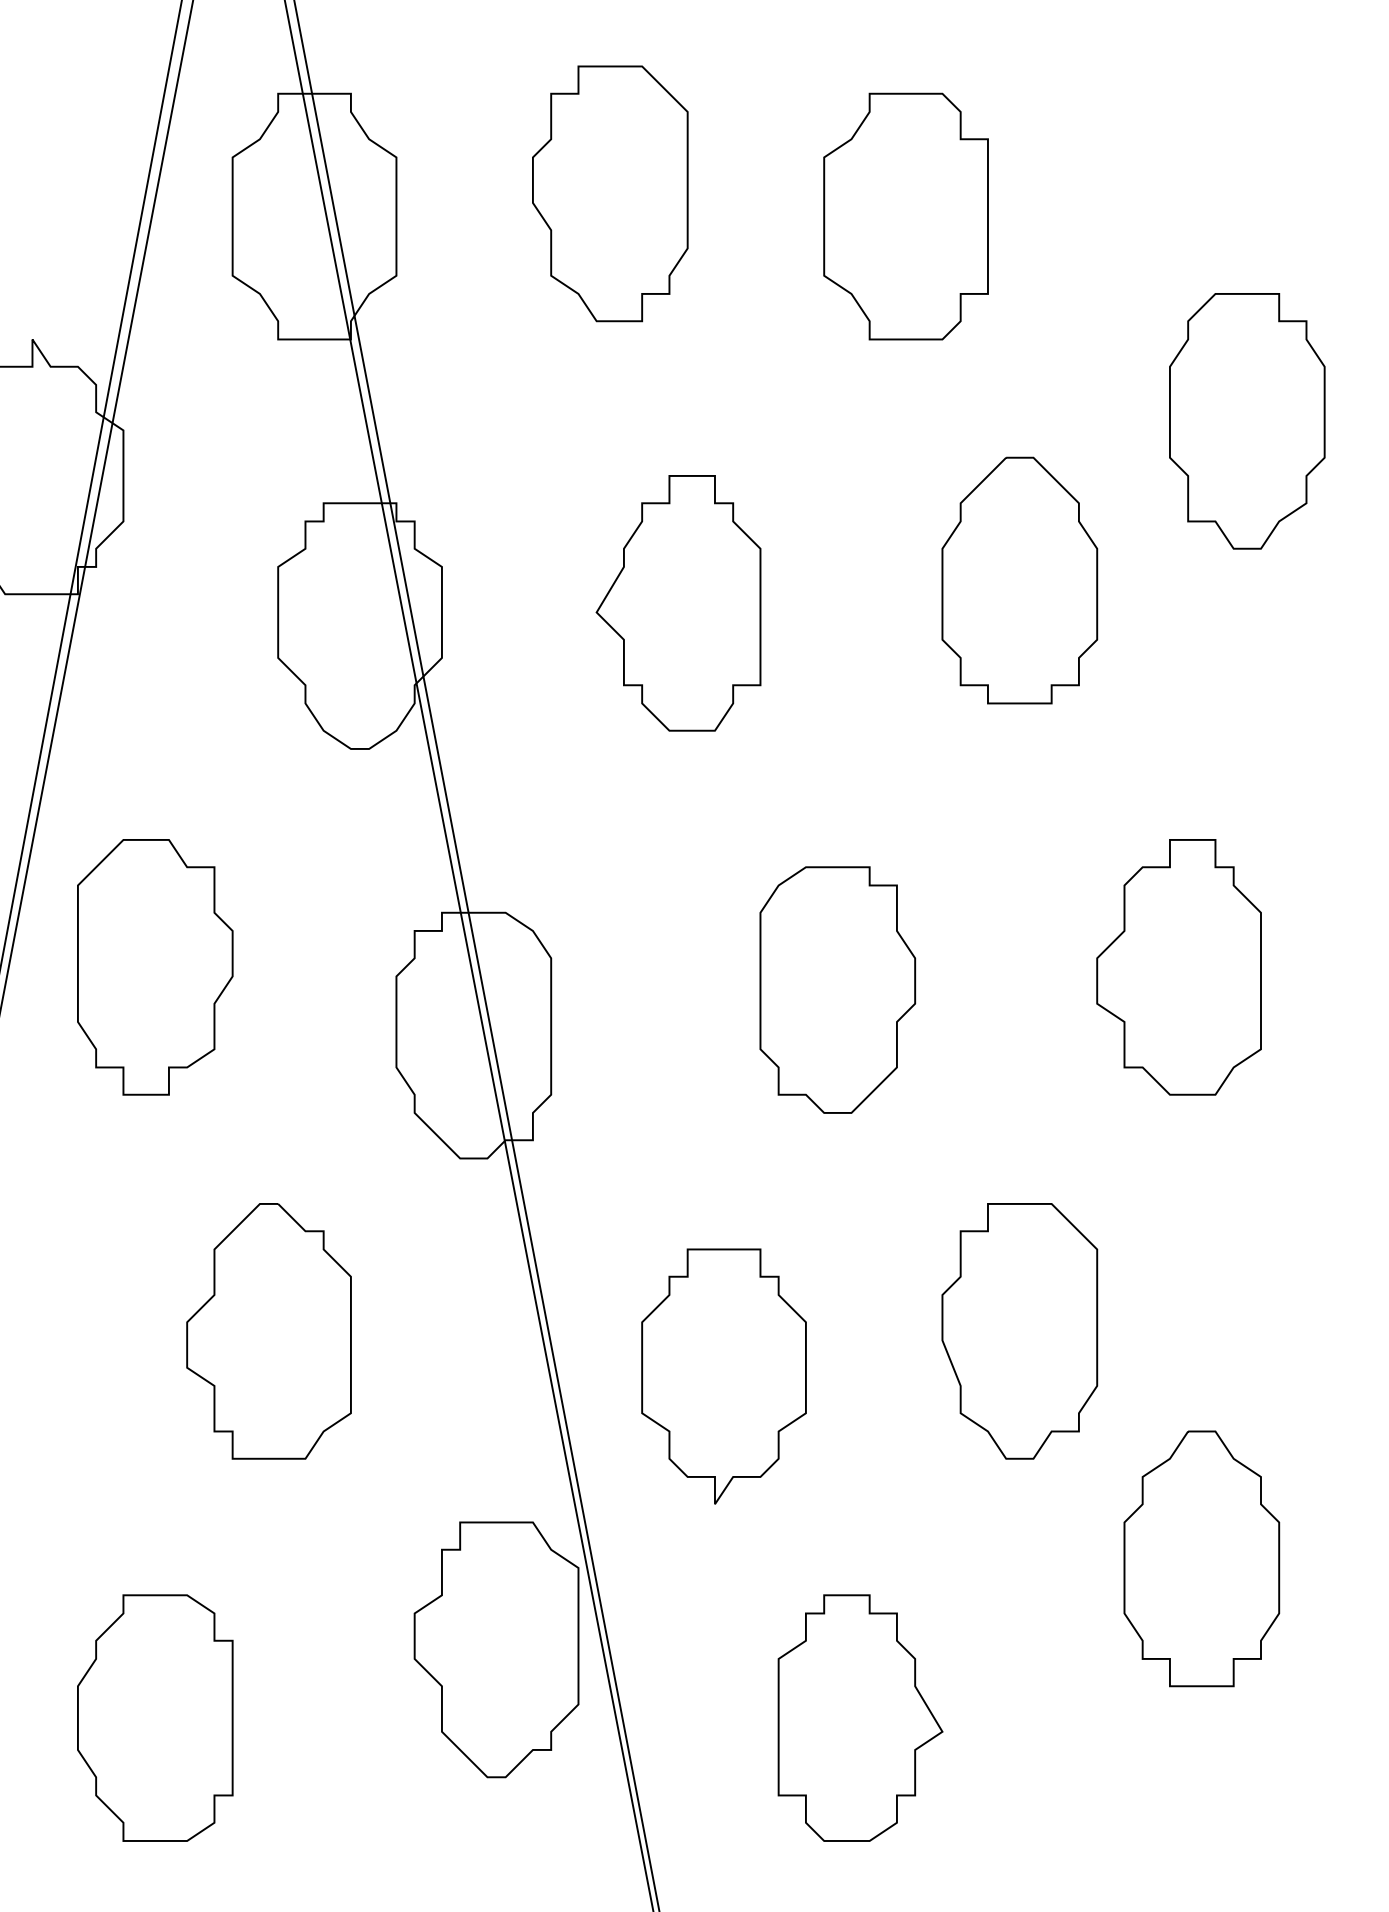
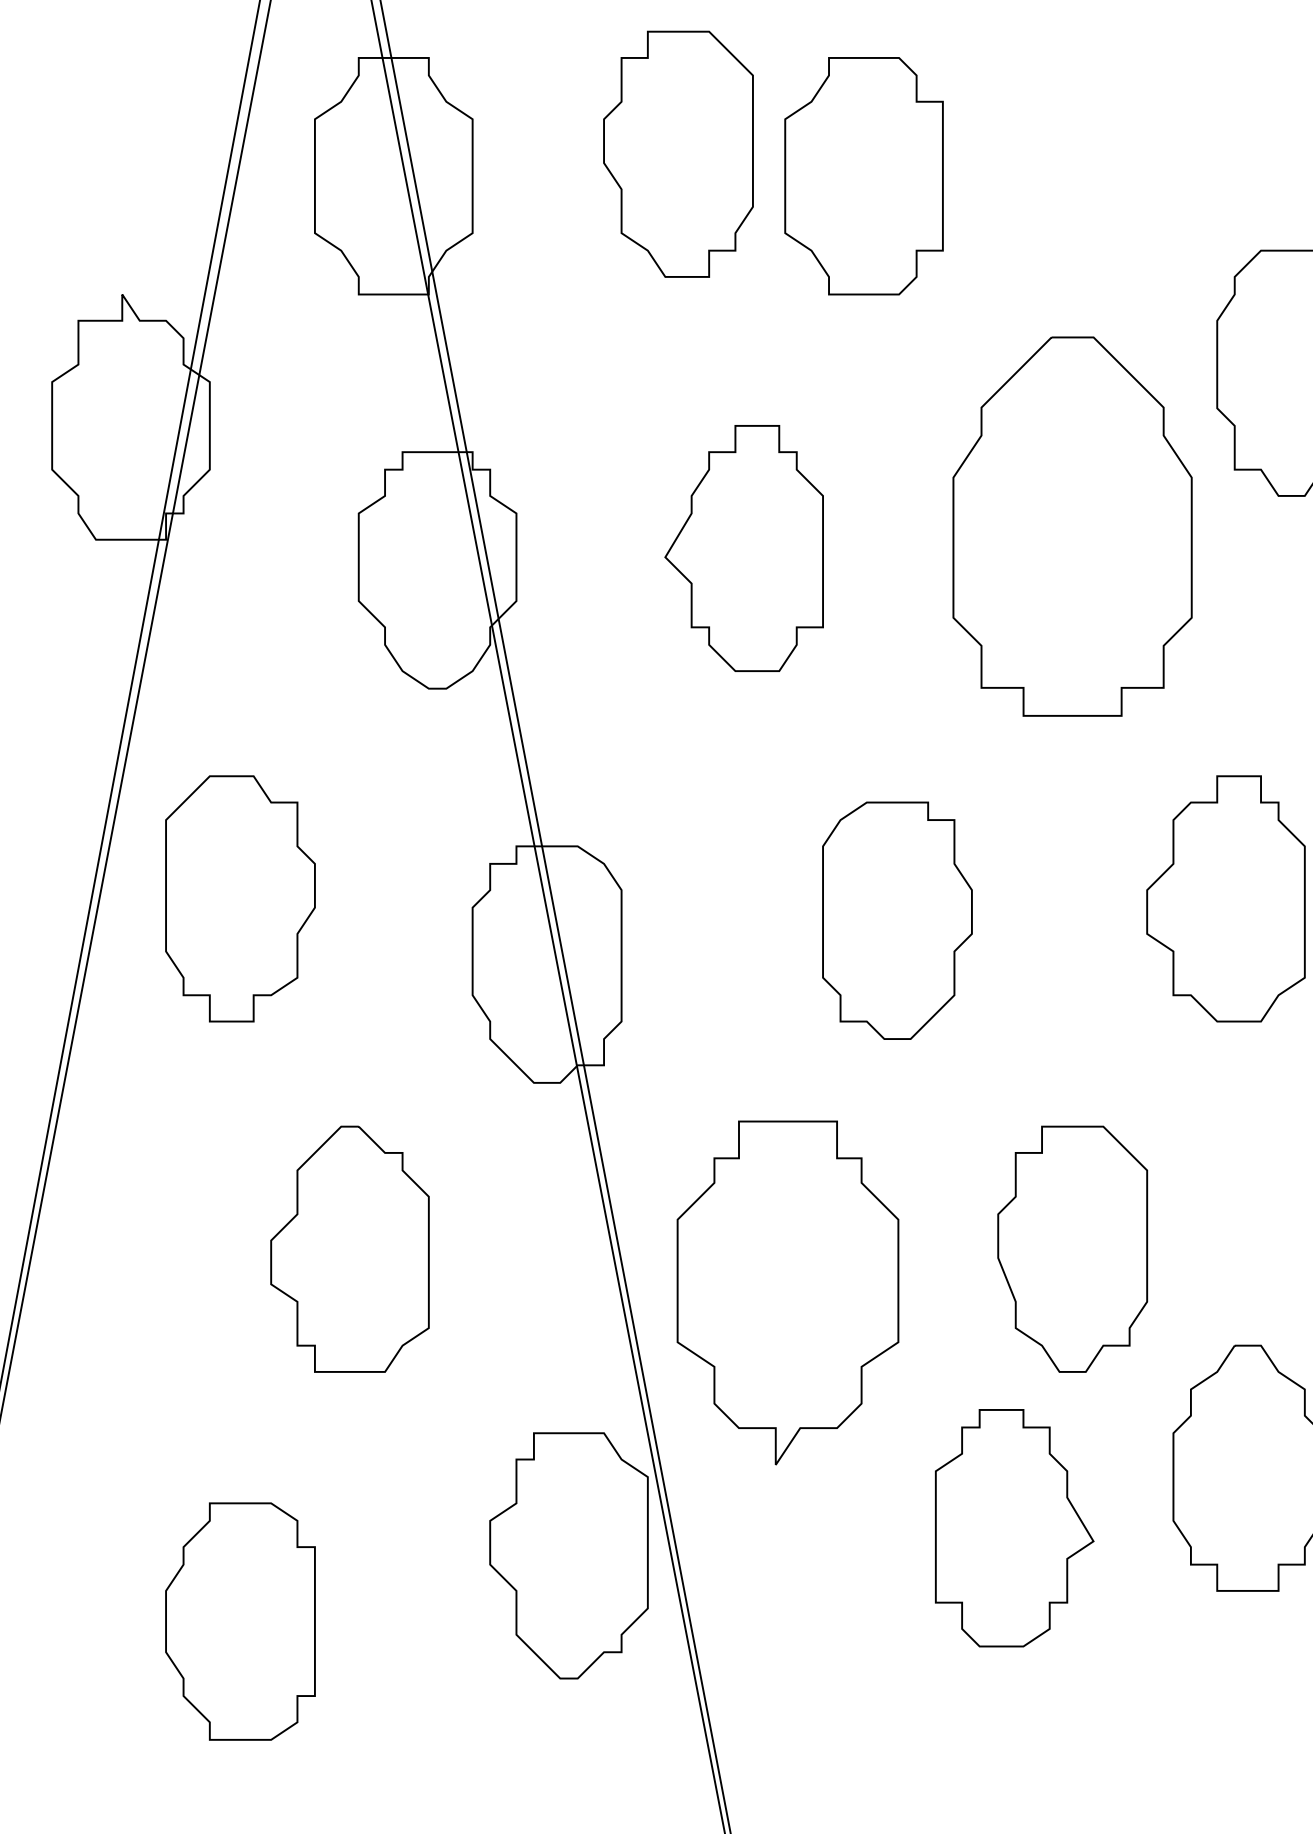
part: (905, 216) -> (863, 176), moved
part: (1019, 580) -> (1072, 526), size x1.6
part: (723, 1376) -> (787, 1292), size x1.4
part: (860, 1717) -> (1014, 1527), moved

